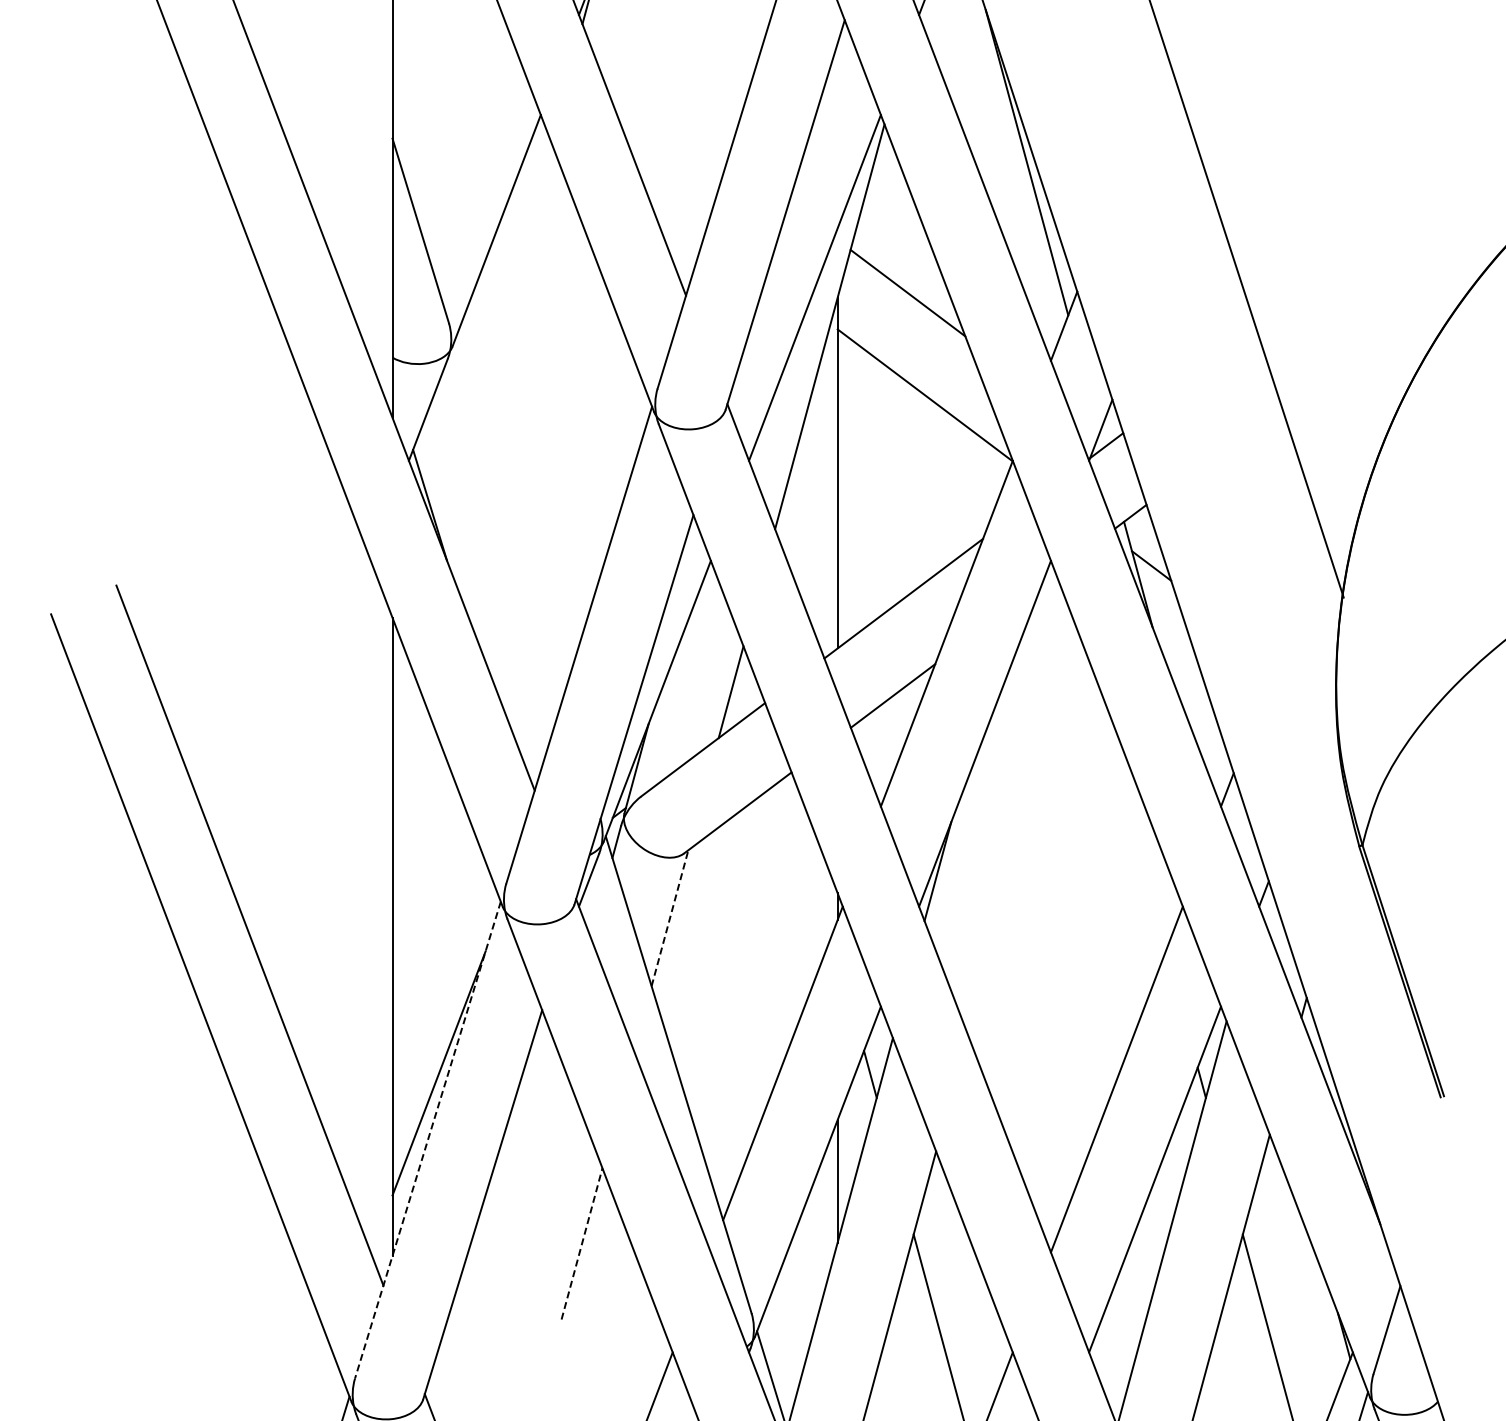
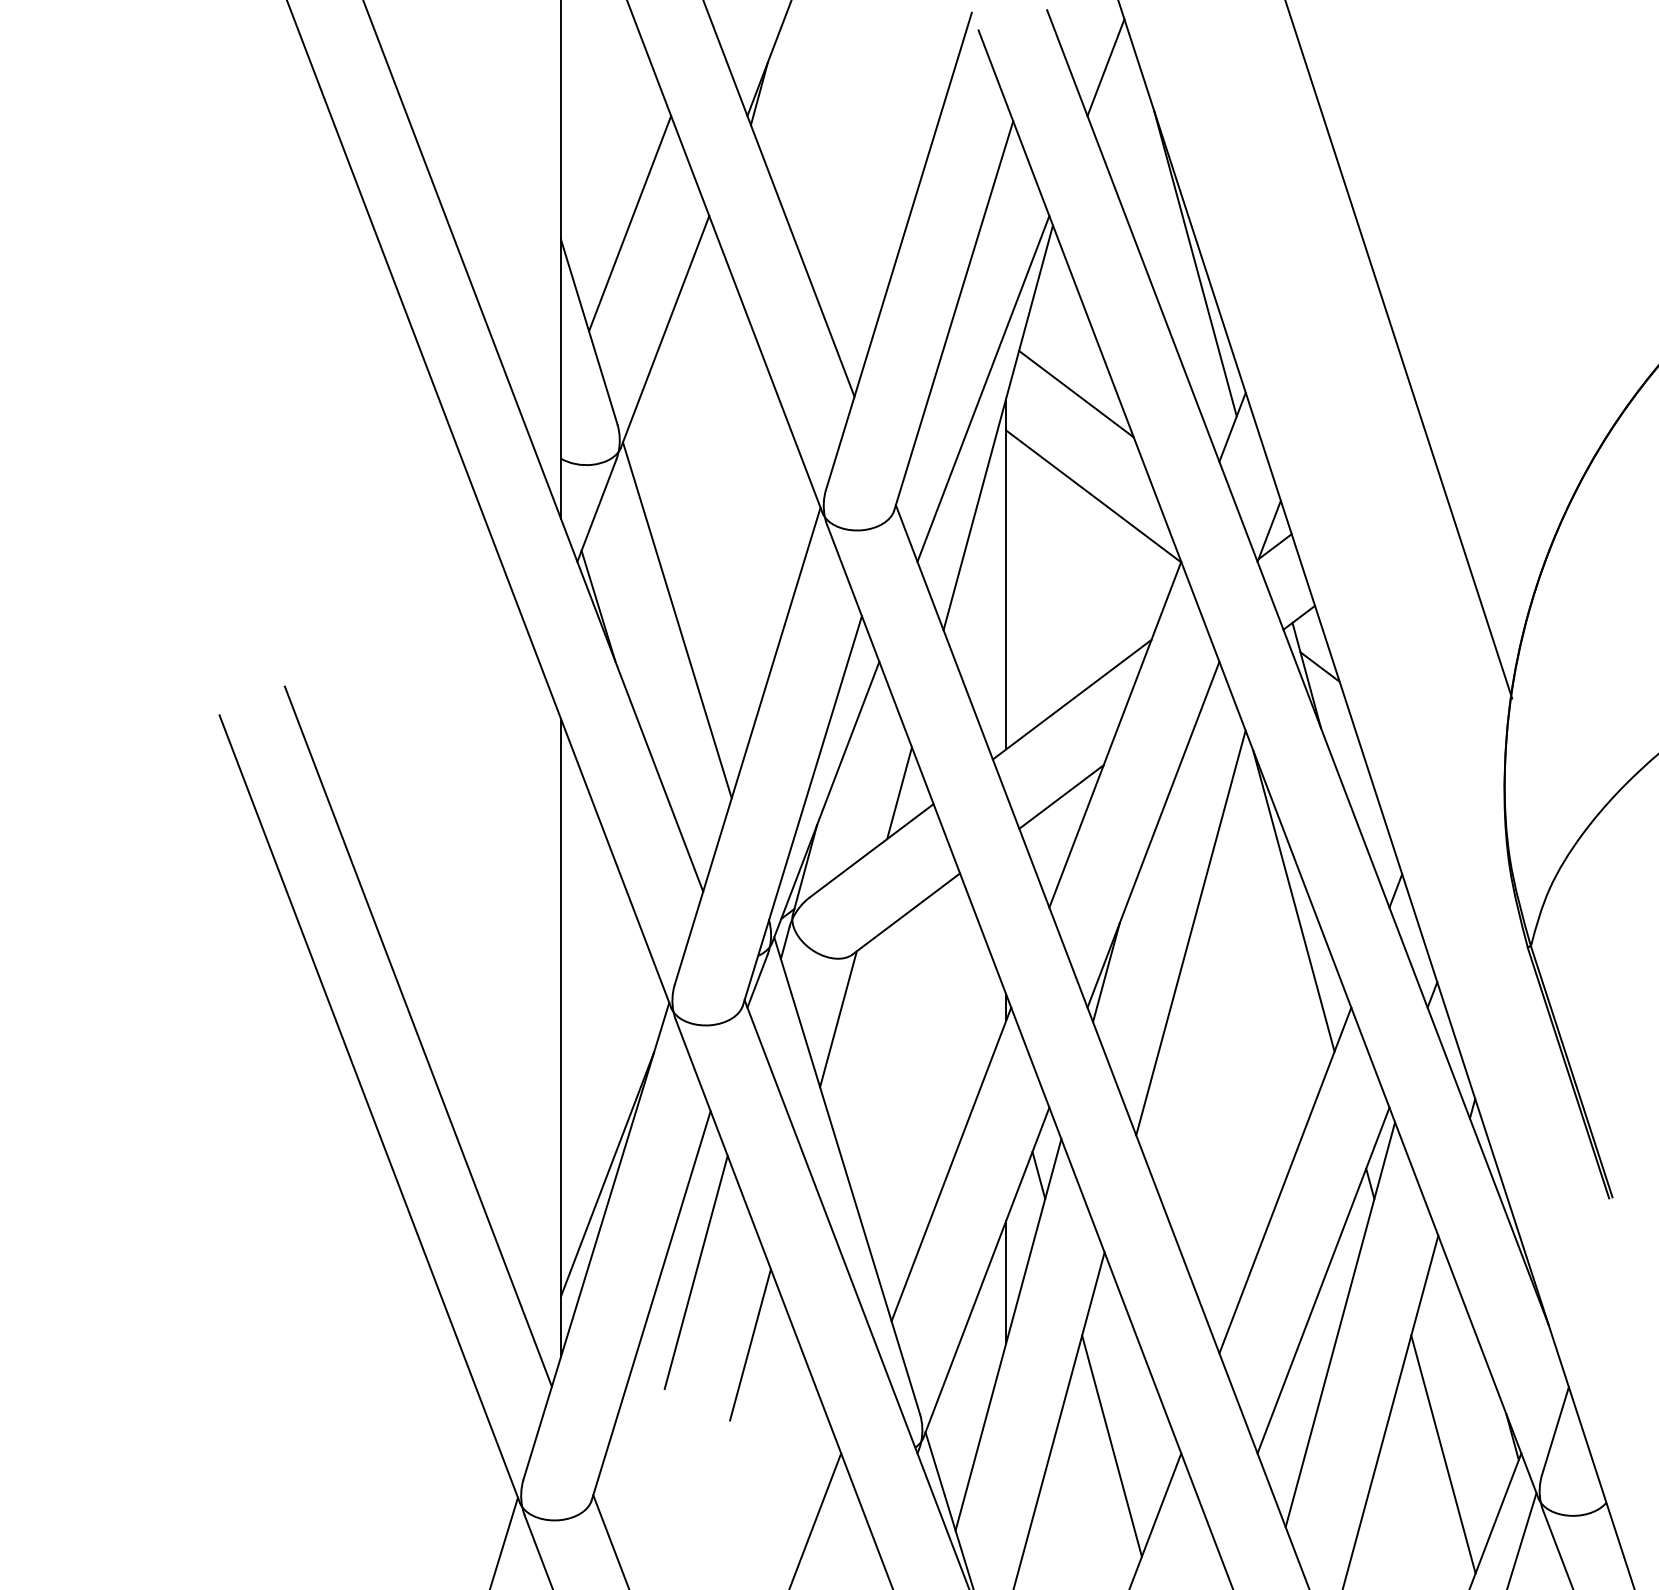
line: (462, 122) -> (630, 223), added
line: (508, 519) -> (676, 620), added
line: (1125, 799) -> (1293, 900), added
line: (1022, 831) -> (1190, 932), added
line: (670, 917) -> (838, 1018), dashed -> solid
line: (428, 1140) -> (596, 1241), dashed -> solid
line: (527, 1171) -> (695, 1272), added
line: (582, 1243) -> (750, 1344), dashed -> solid

